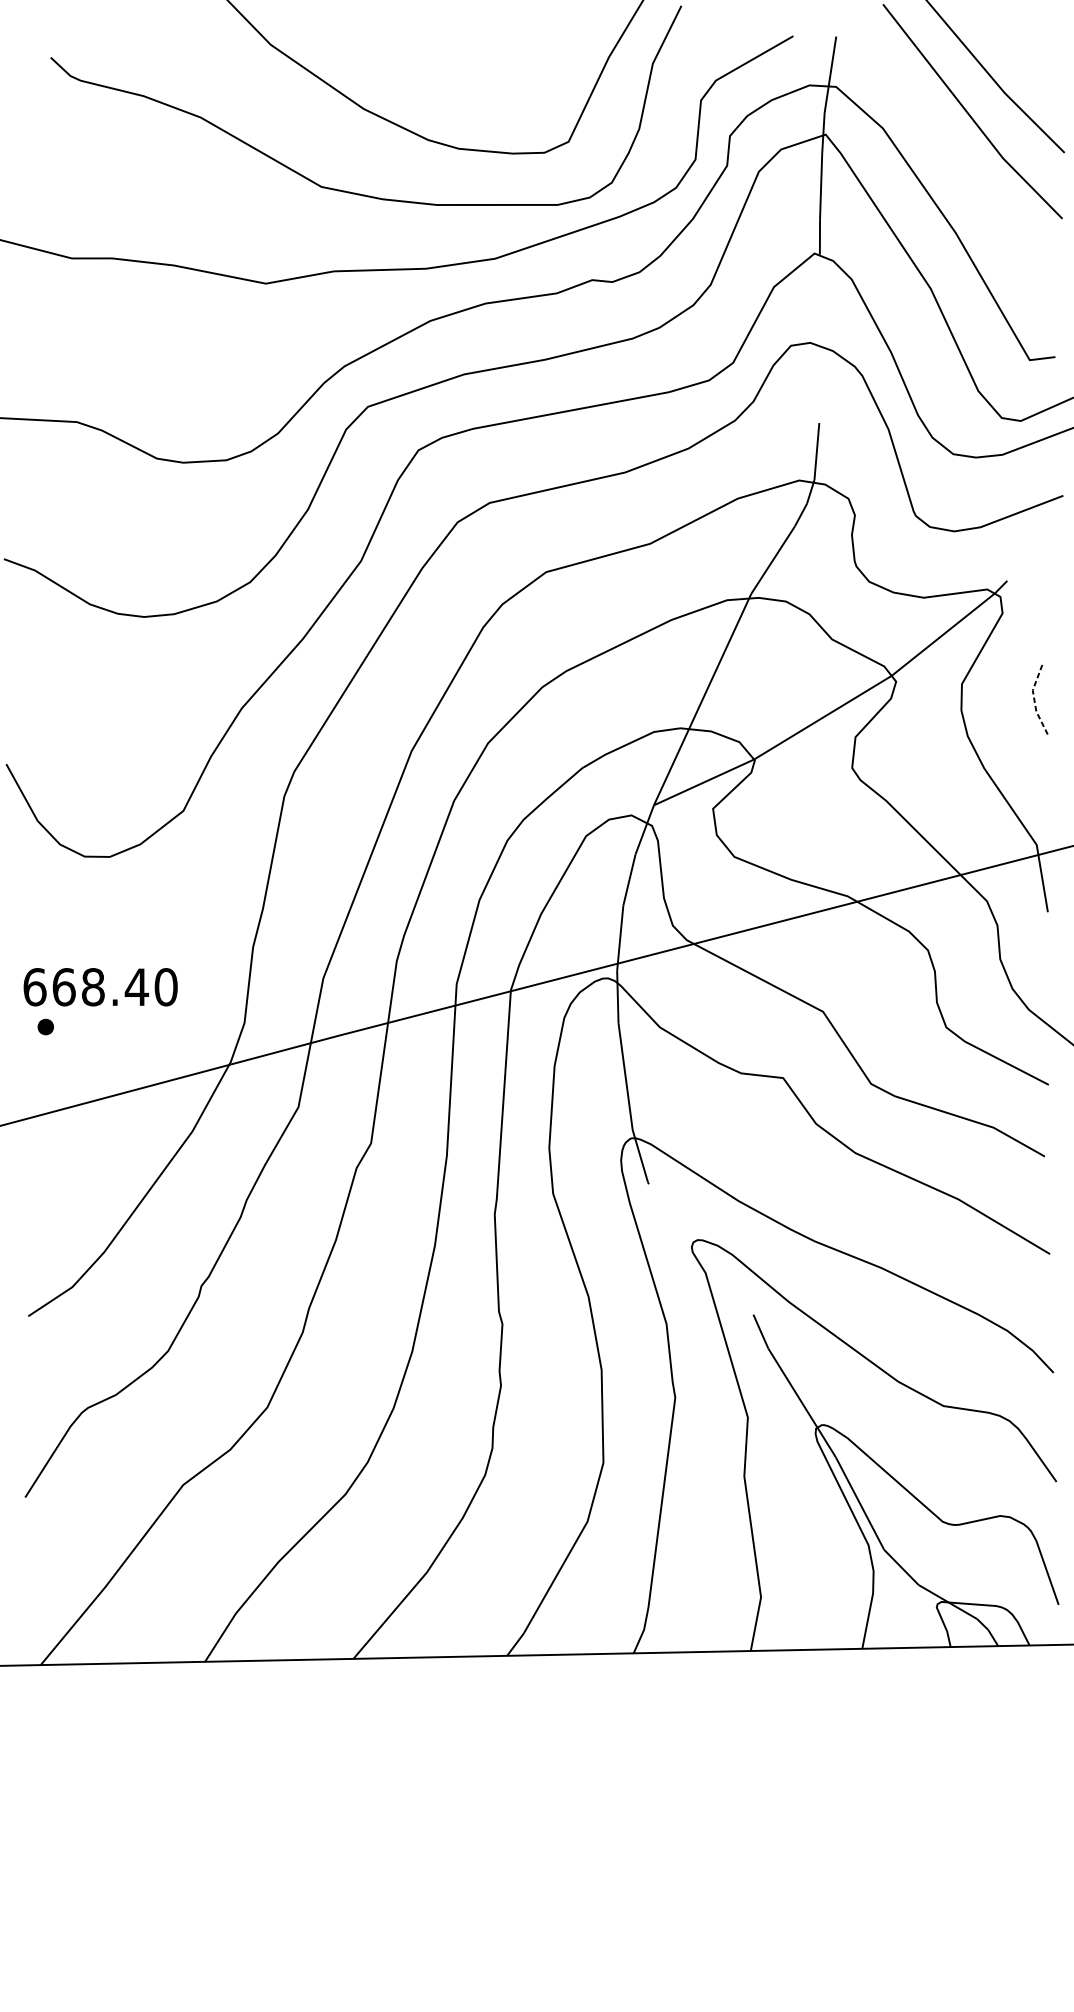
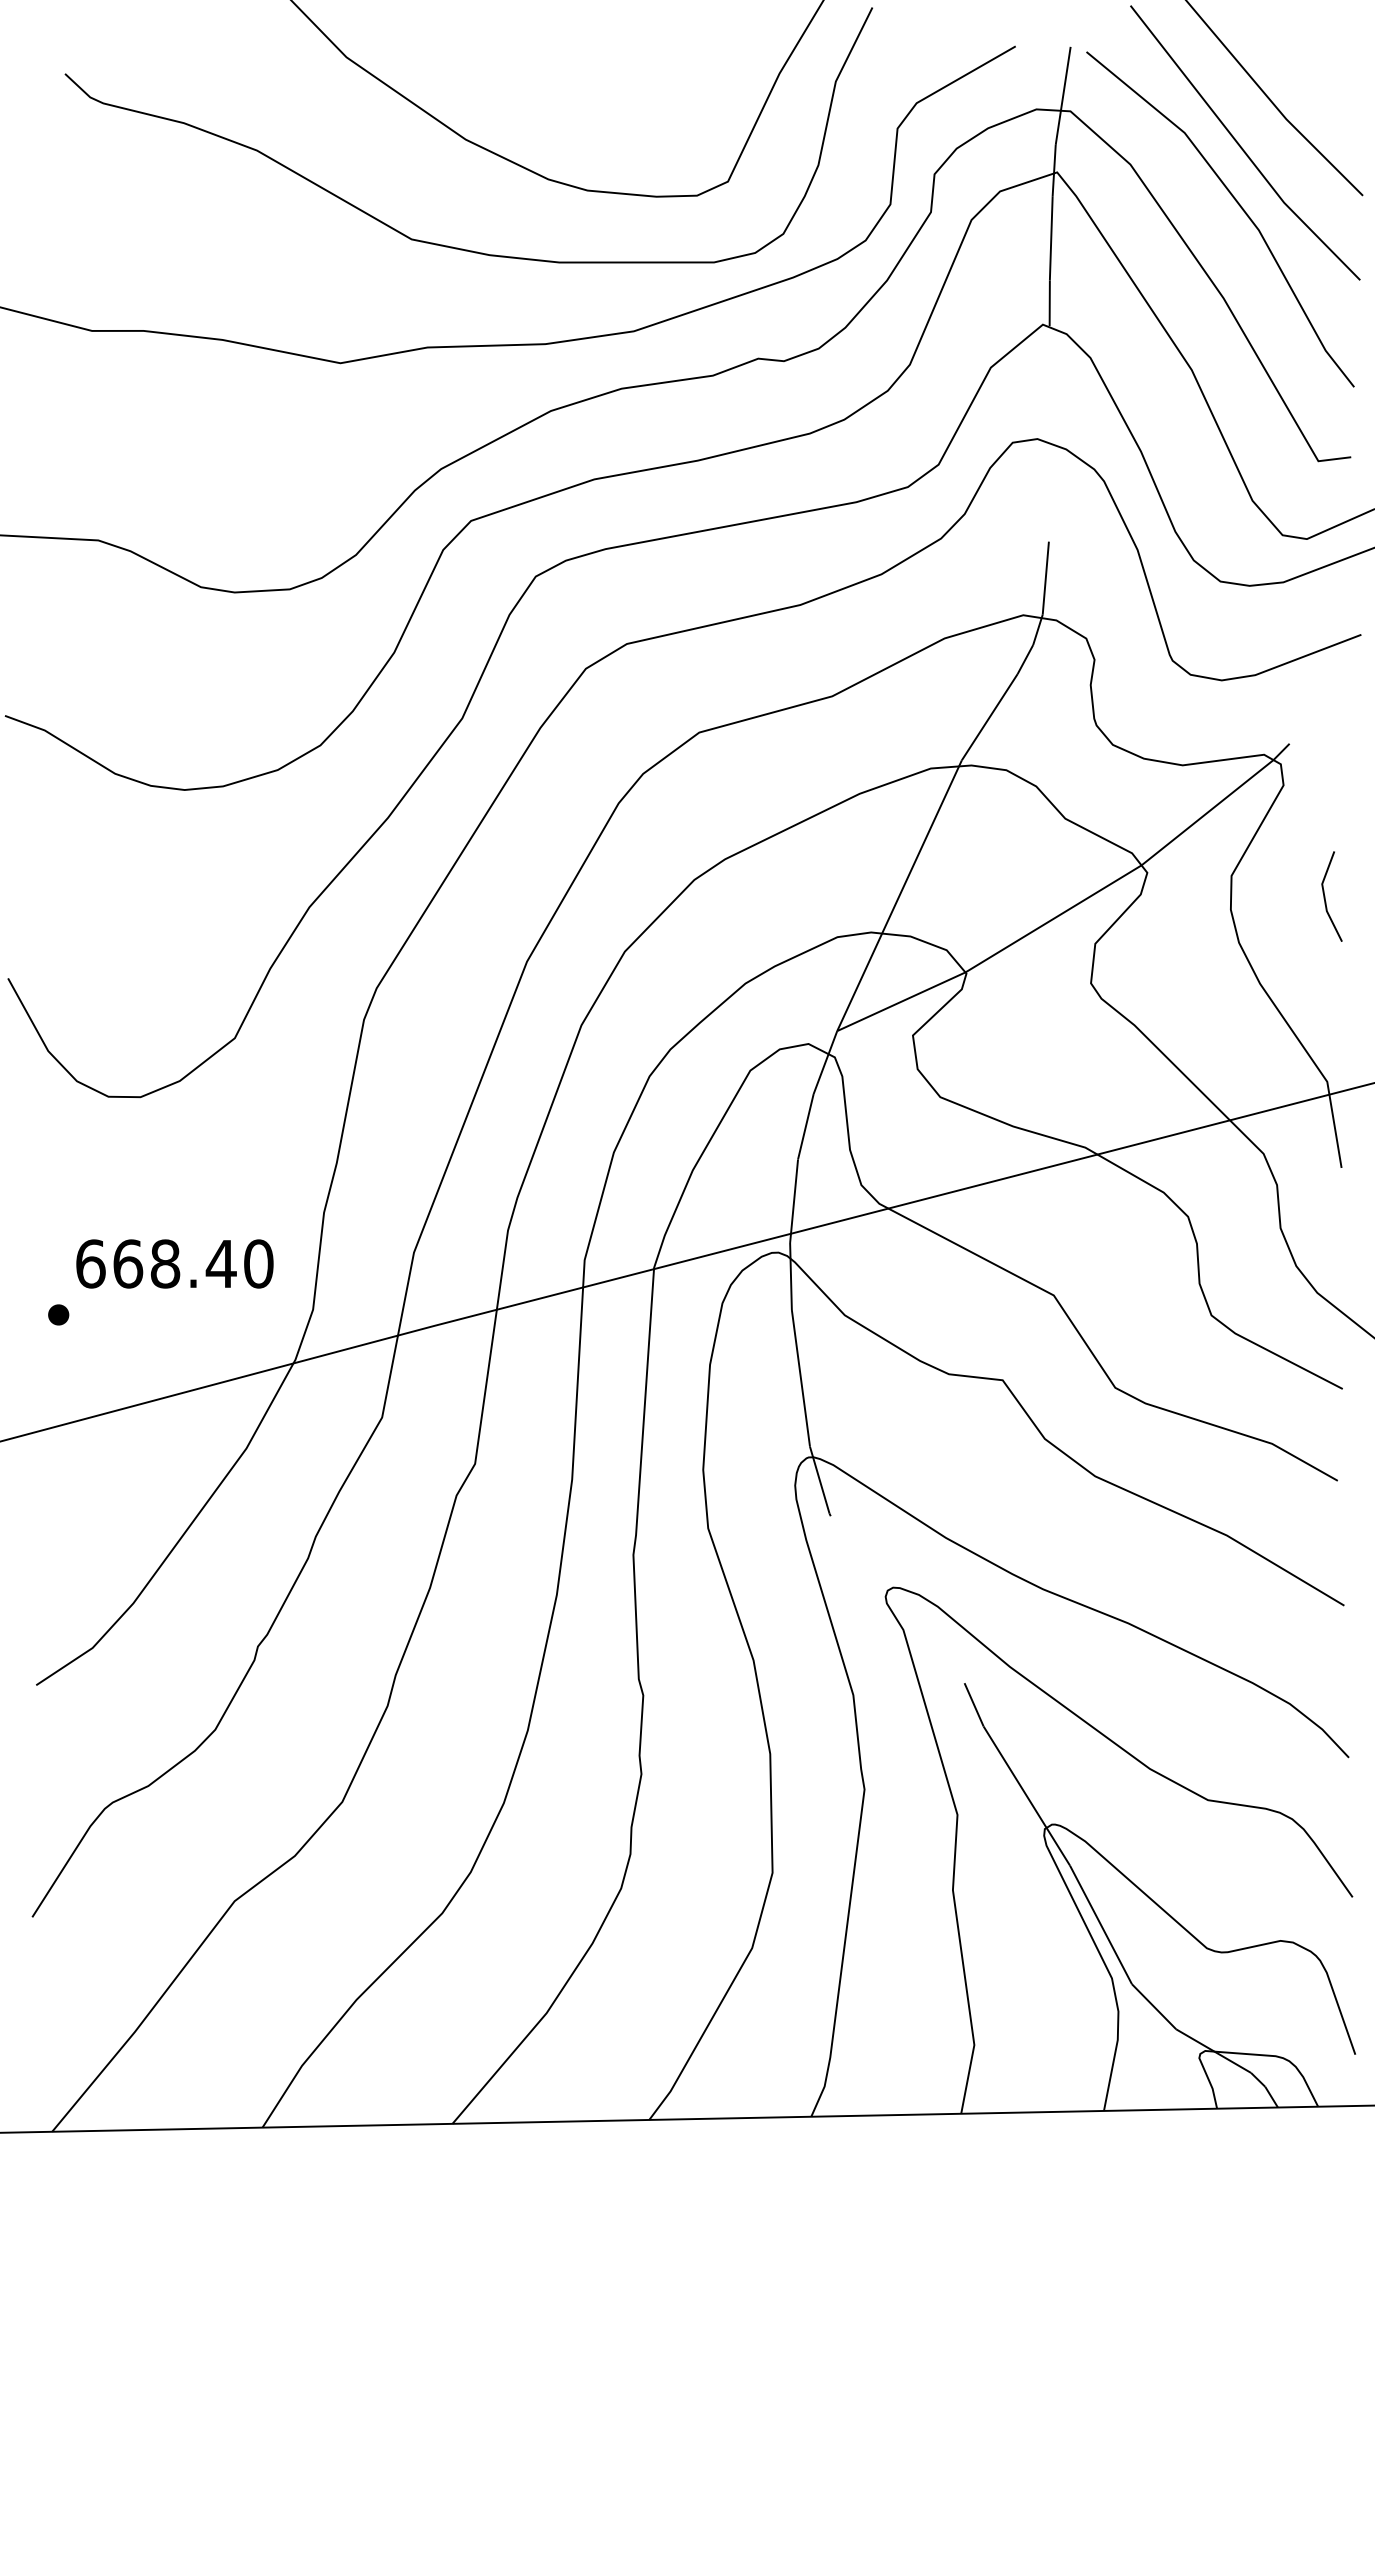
line: (967, 160) -> (1238, 205), added
line: (1034, 700) -> (1324, 897), dashed -> solid
text: (100, 986) -> (174, 1263), moved

